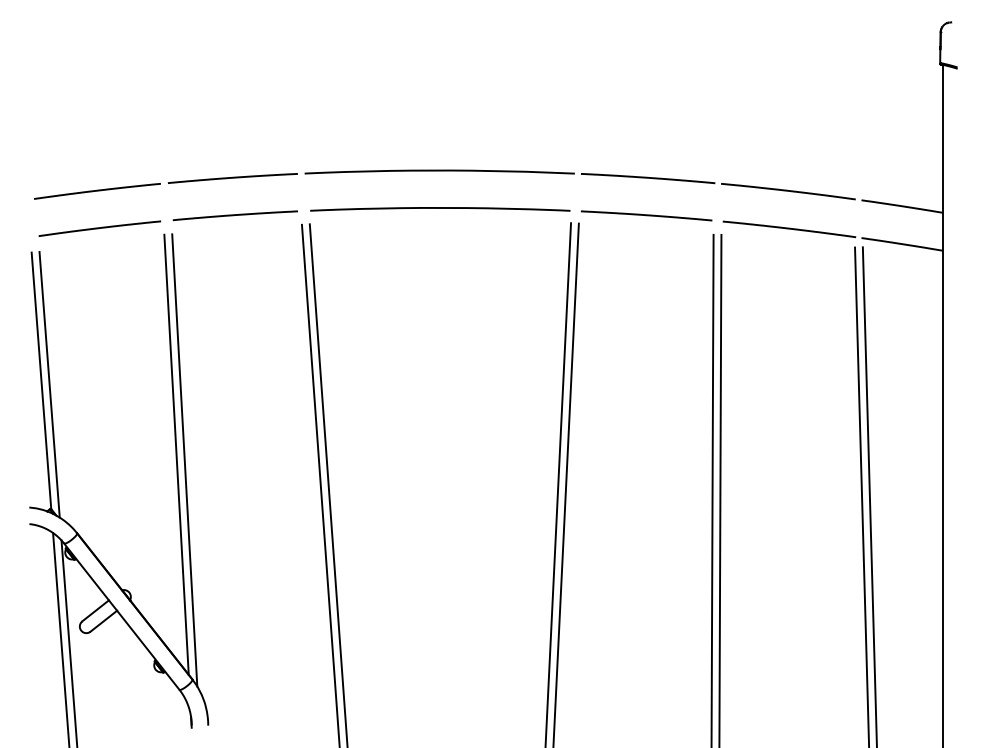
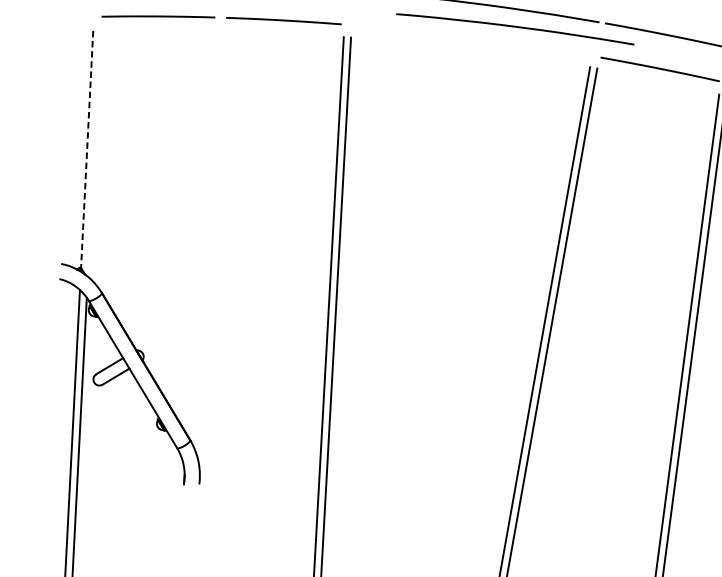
curve: (440, 208) -> (515, 27), moved
line: (41, 380) -> (87, 149), solid -> dashed
line: (49, 384) -> (94, 153), removed
line: (176, 454) -> (202, 232), removed
line: (184, 460) -> (208, 239), removed

